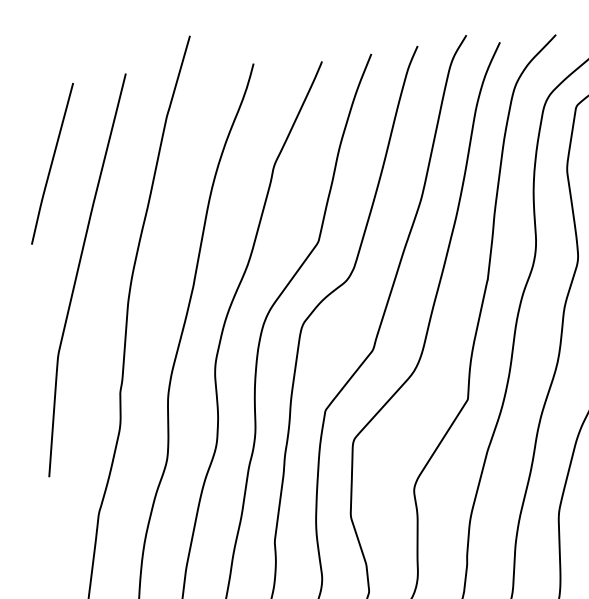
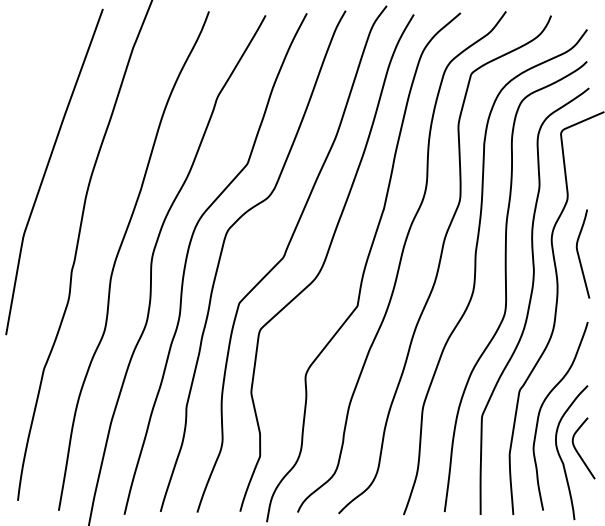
curve: (51, 164) -> (34, 77), removed

